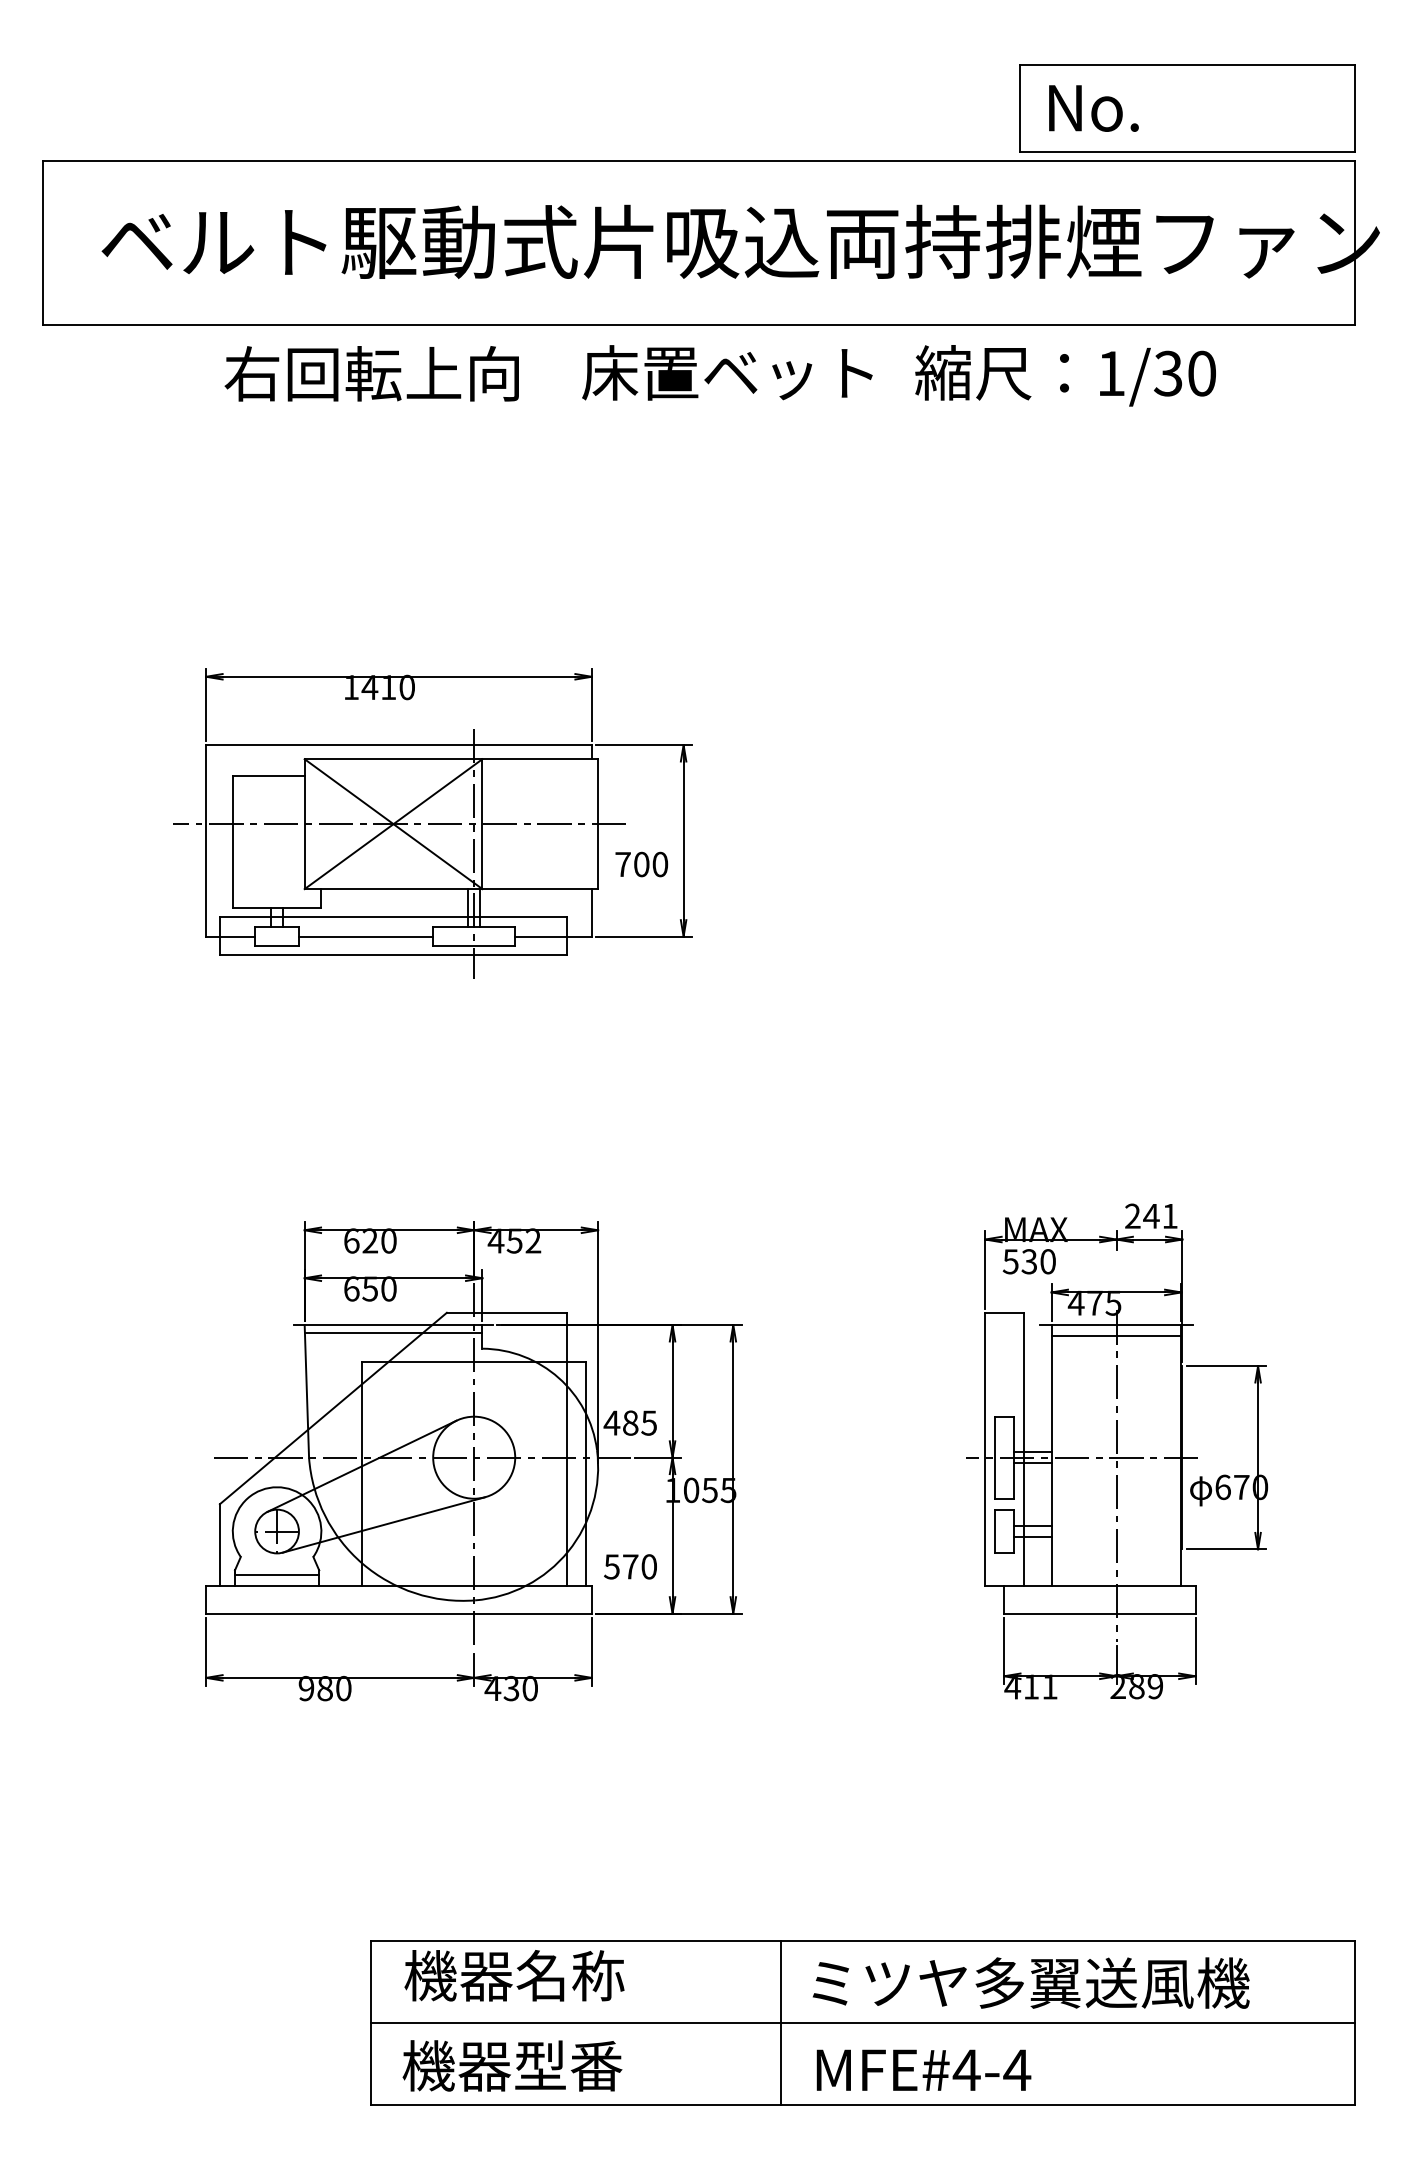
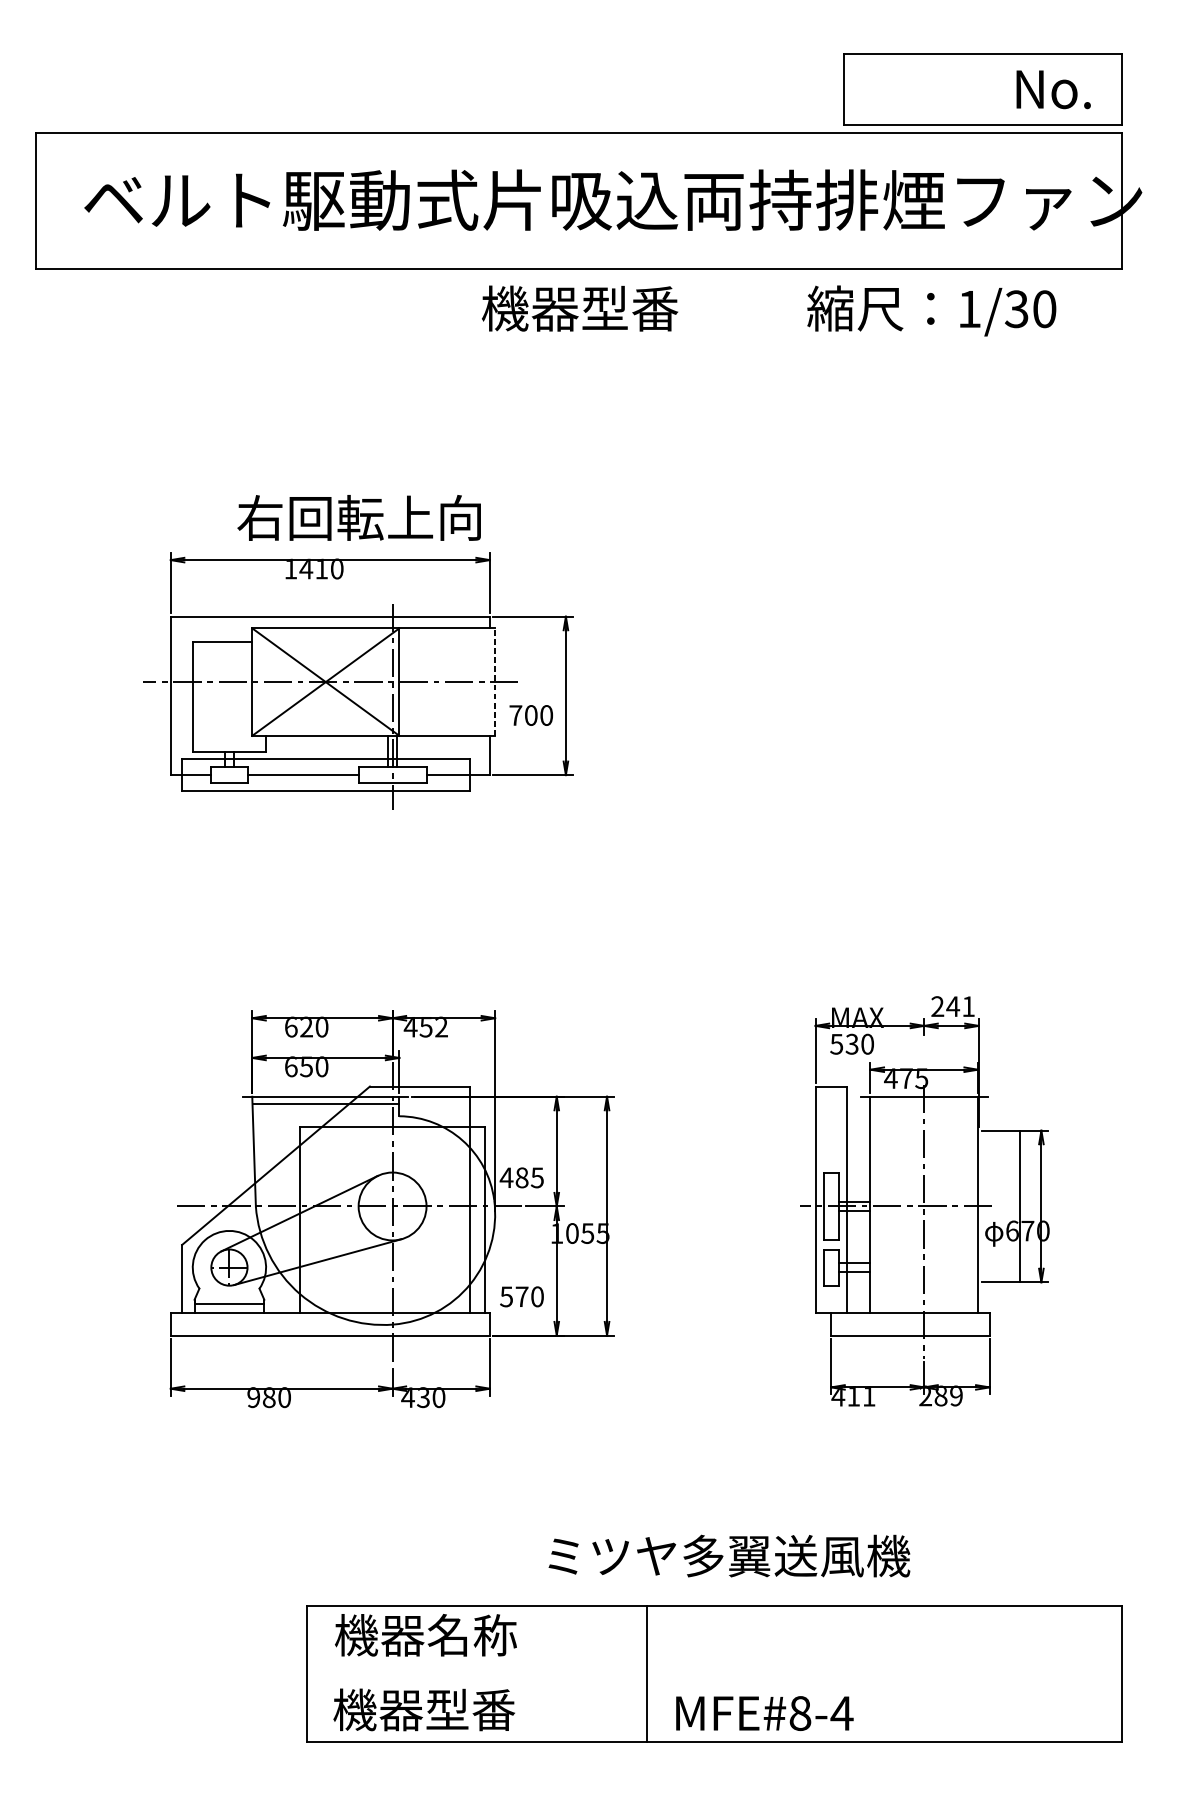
text: (1093, 108) -> (1053, 89), moved
text: (727, 372) -> (602, 308), 床置ベット -> 機器型番
text: (371, 373) -> (358, 517), moved
text: (1065, 375) -> (931, 310), moved
line: (598, 824) -> (495, 682), solid -> dashed
line: (1116, 1336) -> (924, 1106), removed
line: (1182, 1457) -> (1020, 1206), moved
text: (1030, 1982) -> (728, 1555), moved
line: (862, 2022) -> (713, 1673), removed
text: (966, 2070) -> (800, 1713), MFE#4-4 -> MFE#8-4

